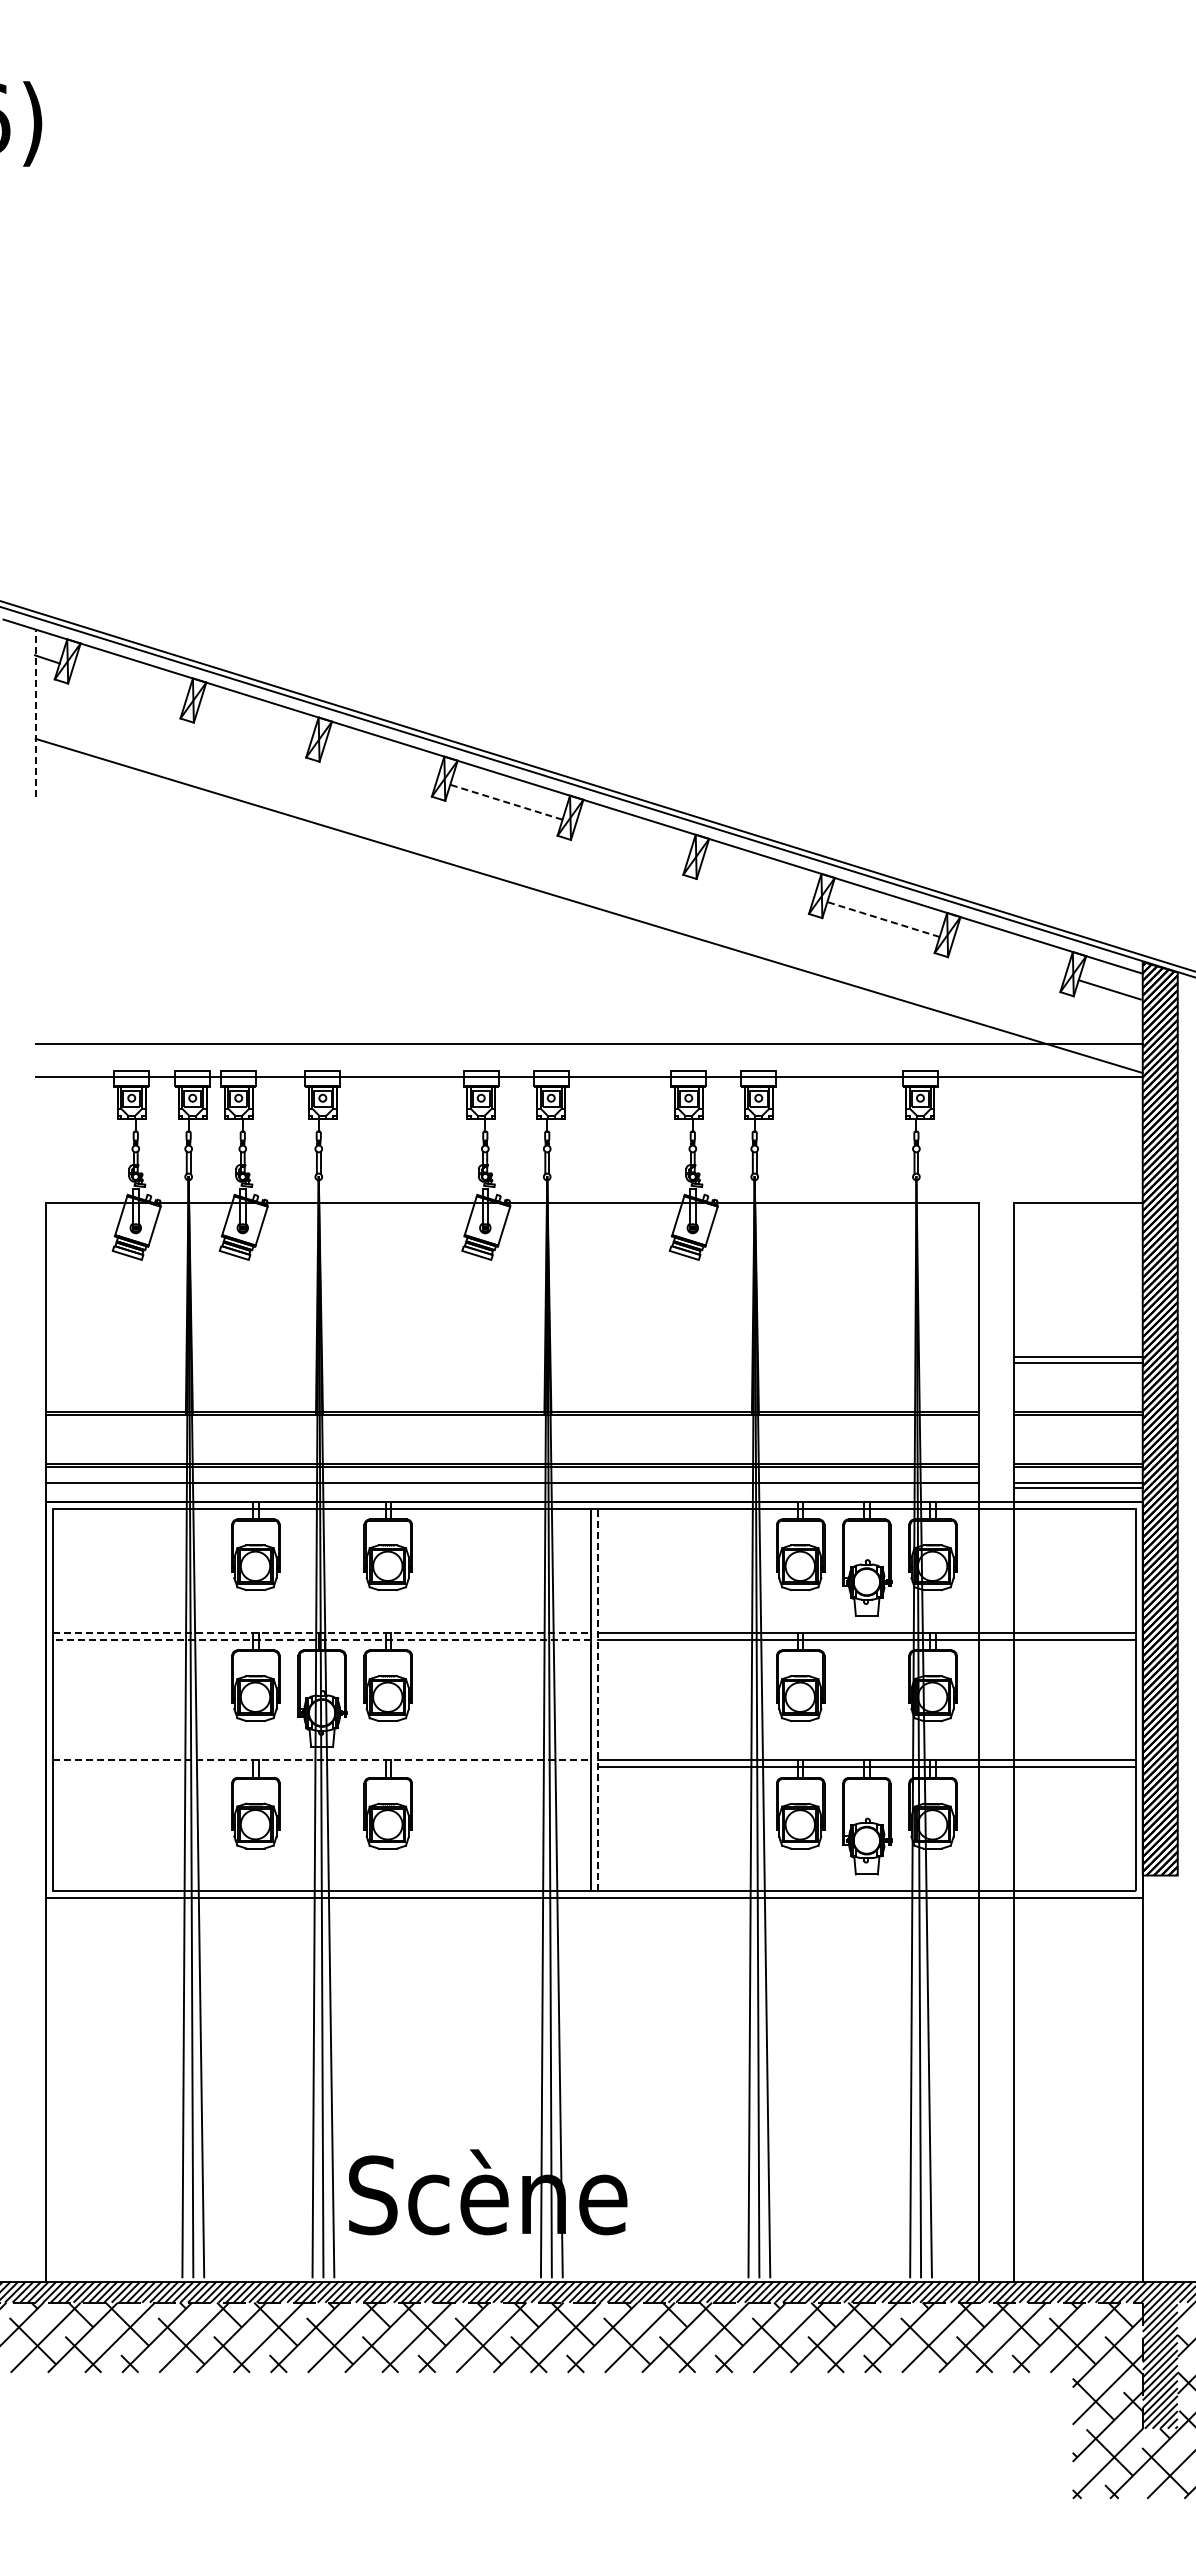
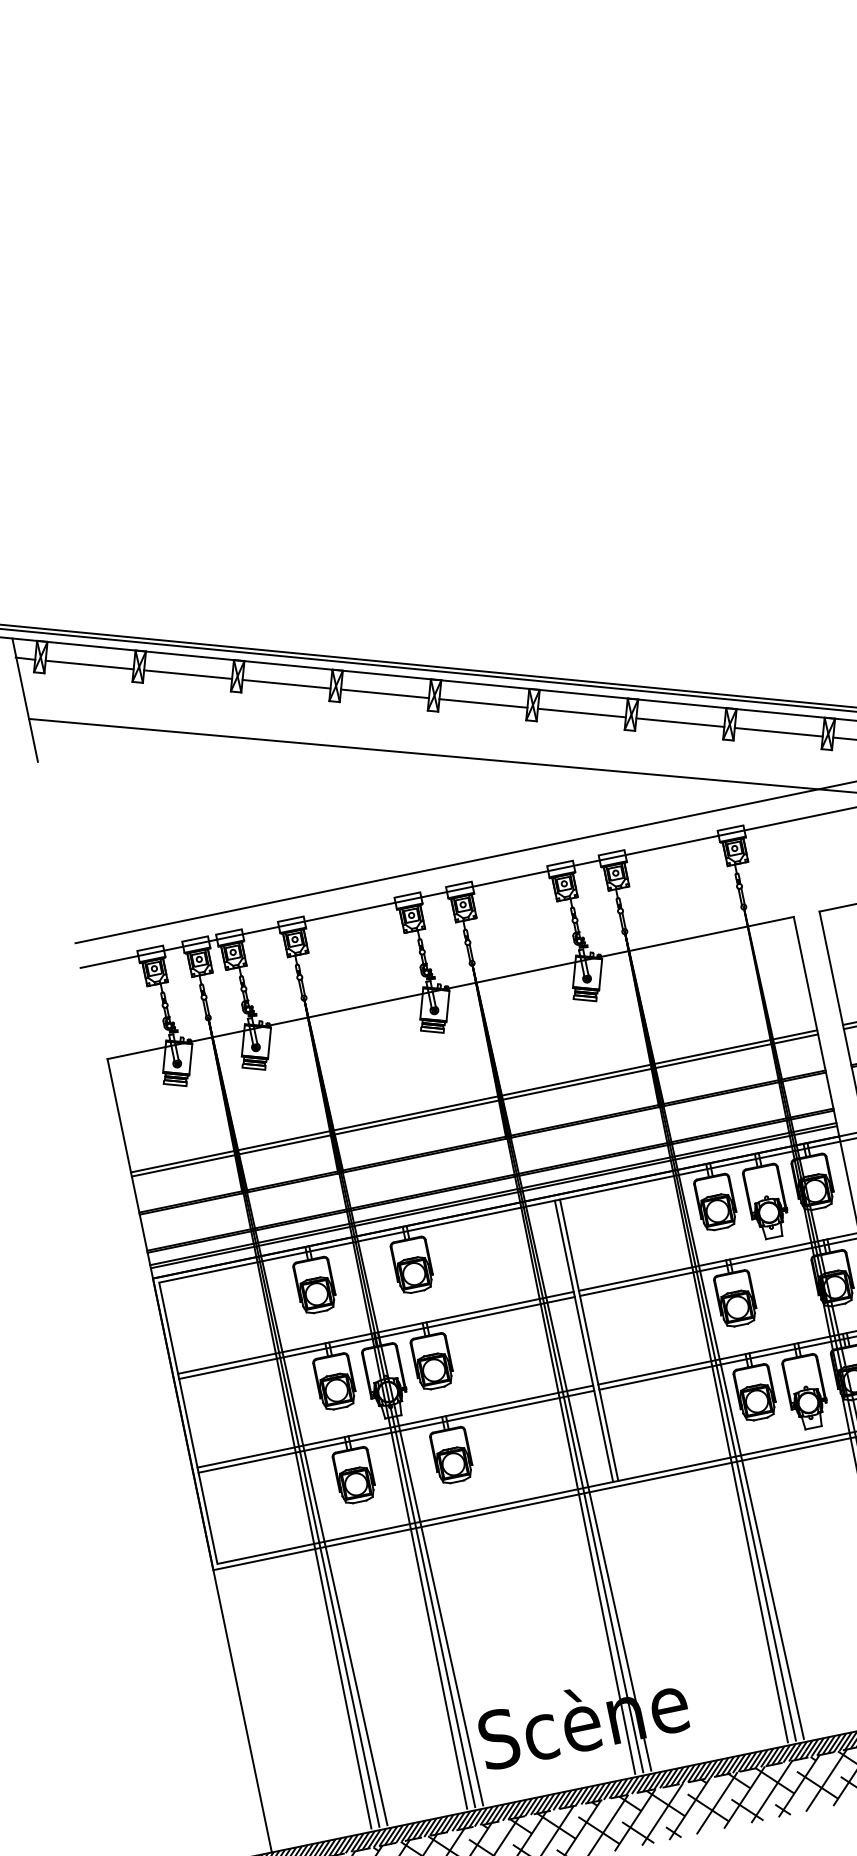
line: (129, 684) -> (89, 664), added
line: (35, 713) -> (25, 700), dashed -> solid
line: (254, 723) -> (187, 674), added
line: (380, 762) -> (286, 683), added
line: (506, 802) -> (385, 694), dashed -> solid
line: (631, 840) -> (482, 702), added
line: (757, 879) -> (581, 712), added
line: (883, 919) -> (680, 722), dashed -> solid
line: (1009, 958) -> (779, 732), added
line: (512, 1357) -> (474, 1101), added
line: (512, 1363) -> (475, 1105), added
line: (512, 1487) -> (493, 1197), added
line: (322, 1632) -> (376, 1332), dashed -> solid
line: (322, 1639) -> (377, 1337), dashed -> solid
line: (597, 1699) -> (588, 1340), dashed -> solid
line: (322, 1760) -> (395, 1426), dashed -> solid
line: (321, 1767) -> (396, 1432), added

